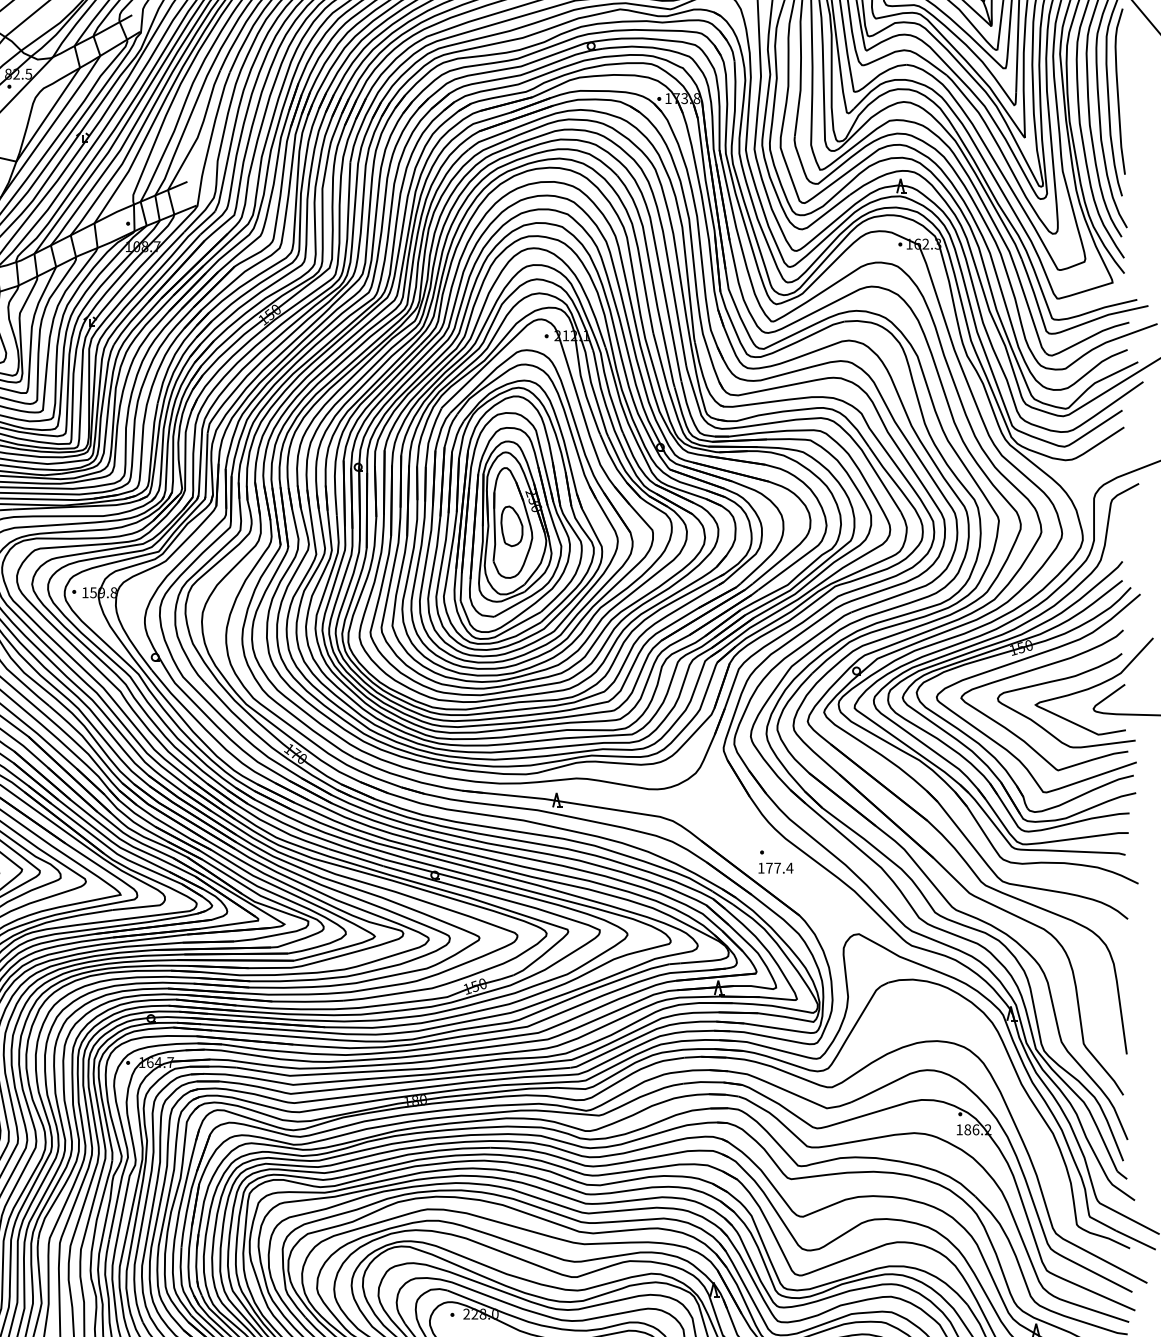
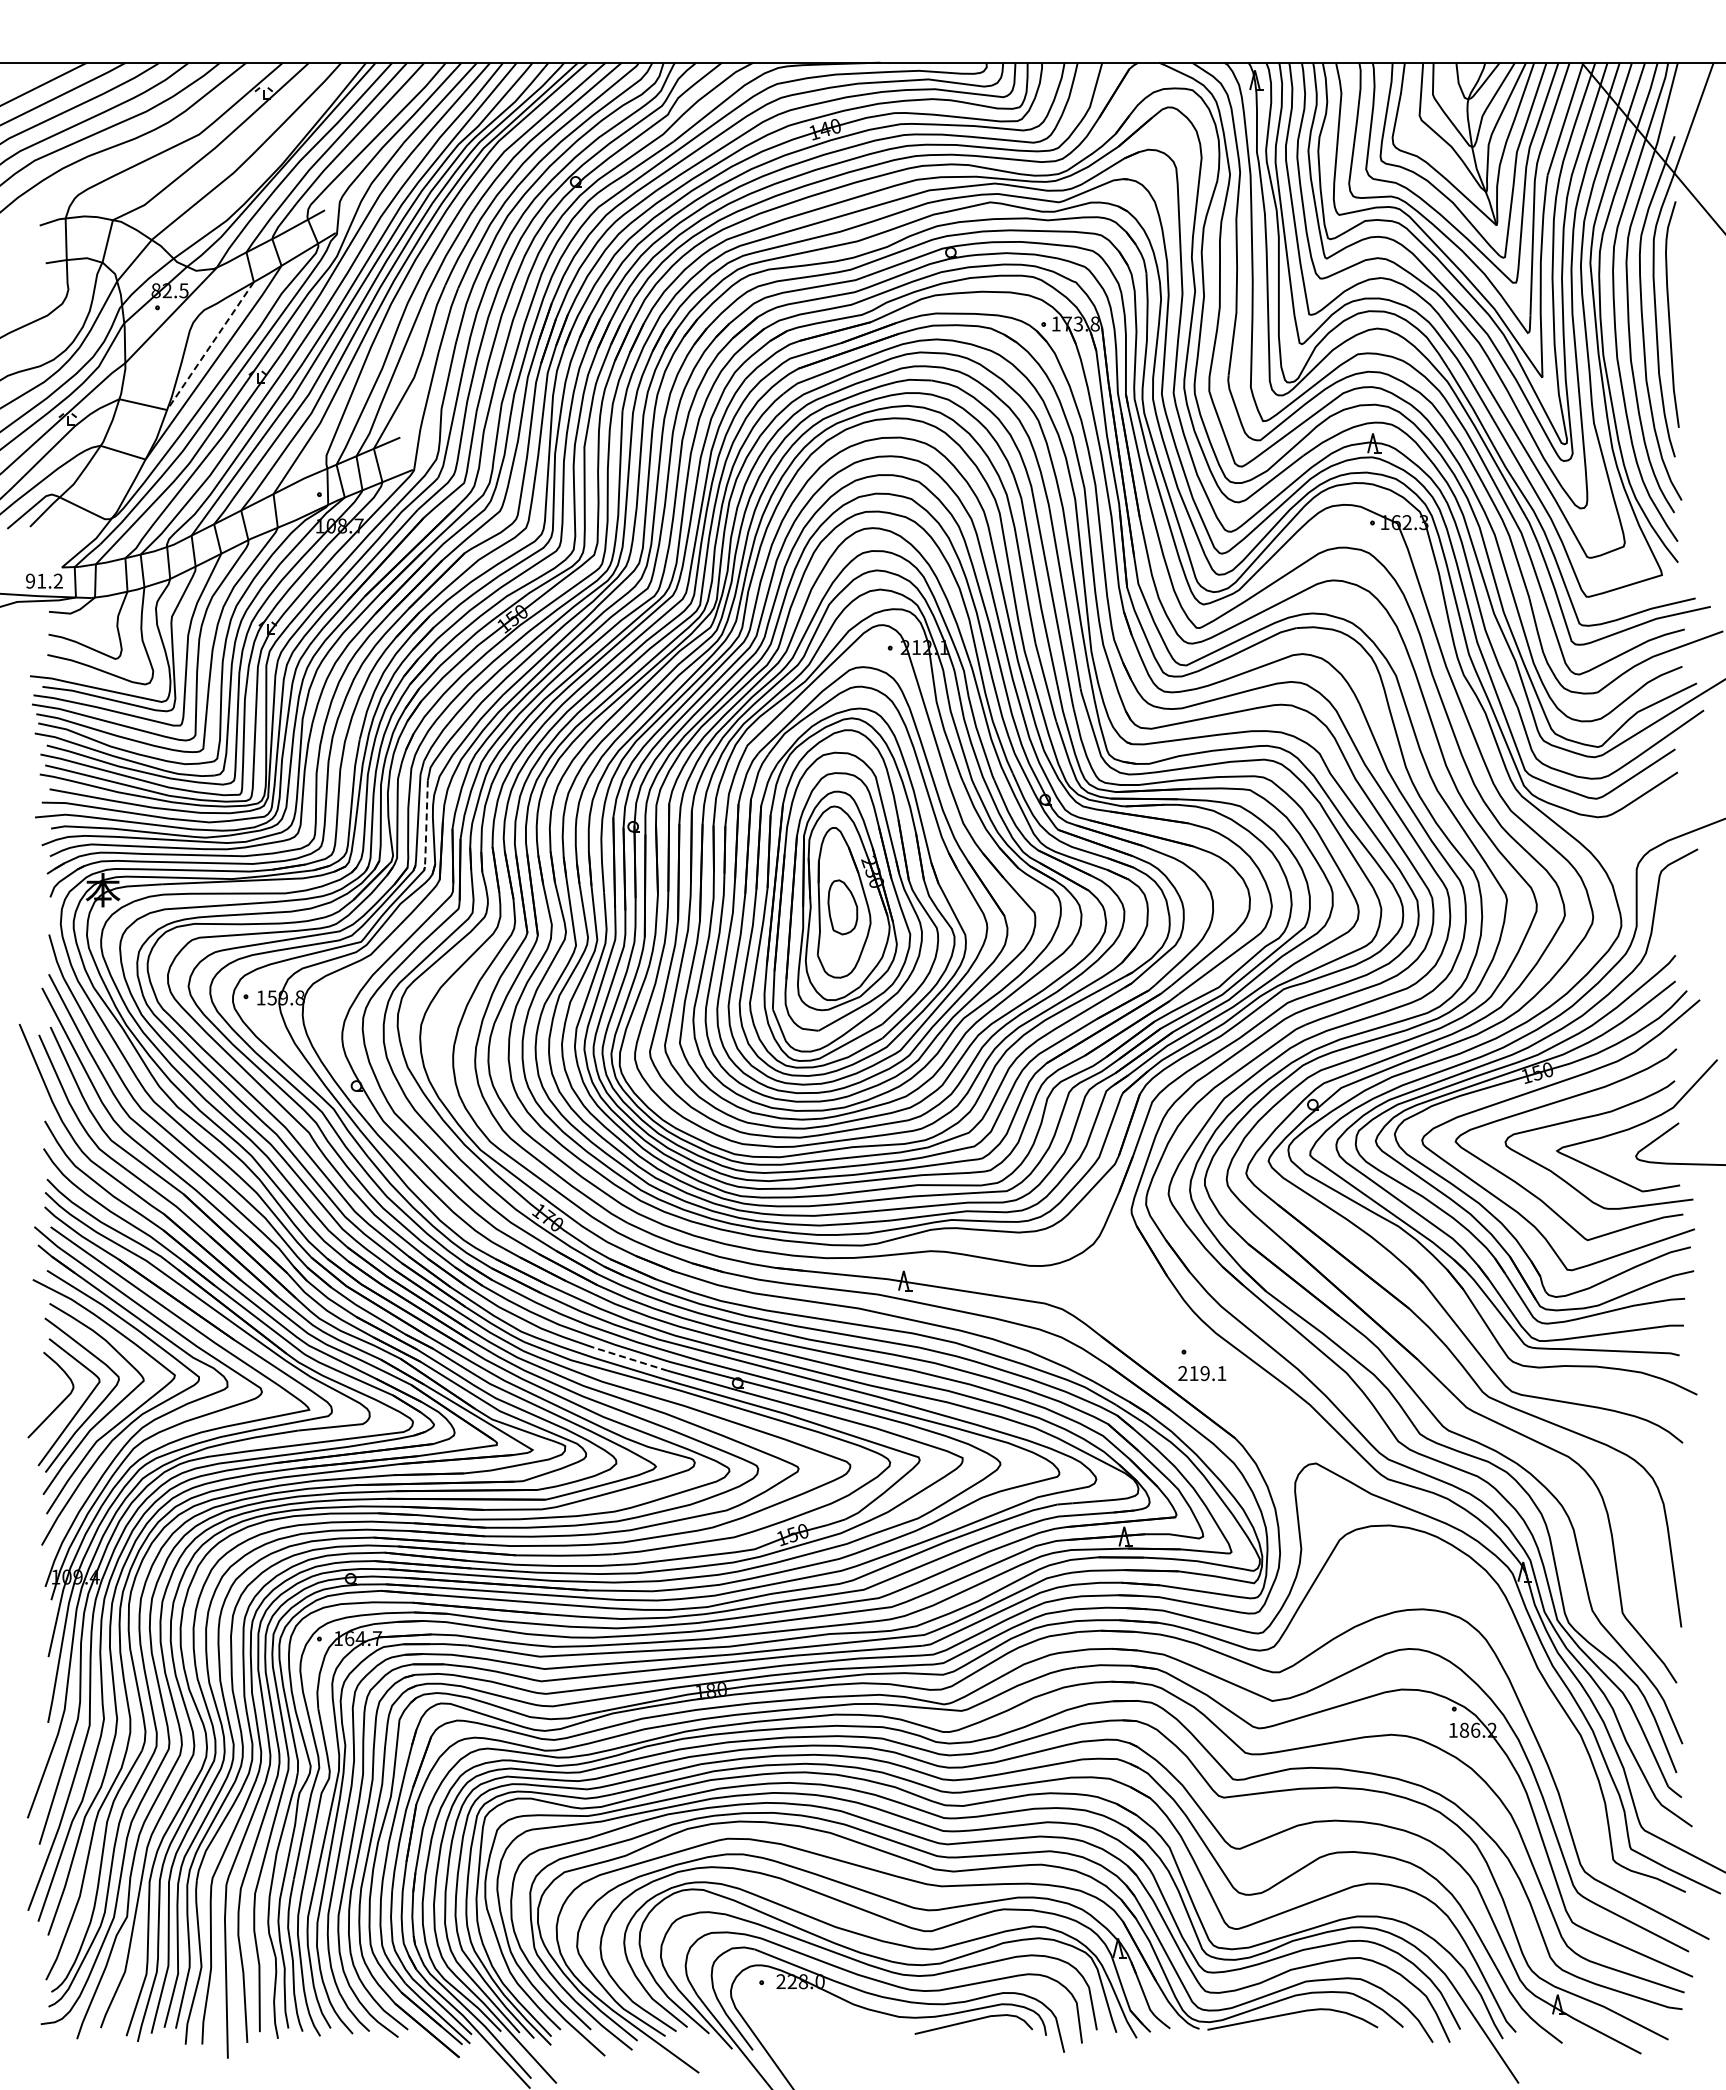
line: (48, 115) -> (210, 346), solid -> dashed
line: (206, 467) -> (426, 827), solid -> dashed
line: (355, 857) -> (629, 1358), solid -> dashed
text: (775, 868) -> (1202, 1373), 177.4 -> 219.1

